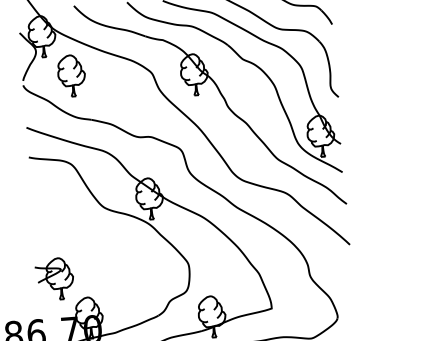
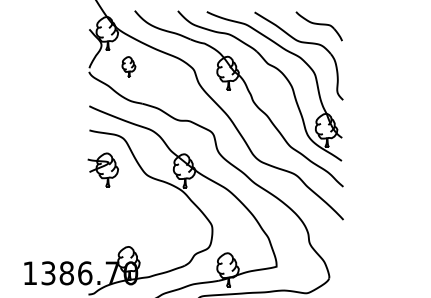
part: (71, 75) -> (128, 66), size x0.6
part: (53, 278) -> (102, 169), moved

